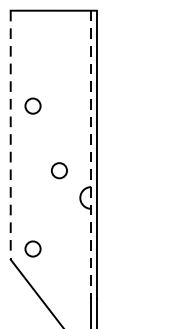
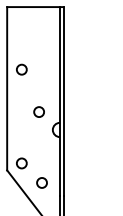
line: (11, 134) -> (7, 88), dashed -> solid
line: (90, 154) -> (59, 101), dashed -> solid
circle: (63, 278) -> (41, 182), added

